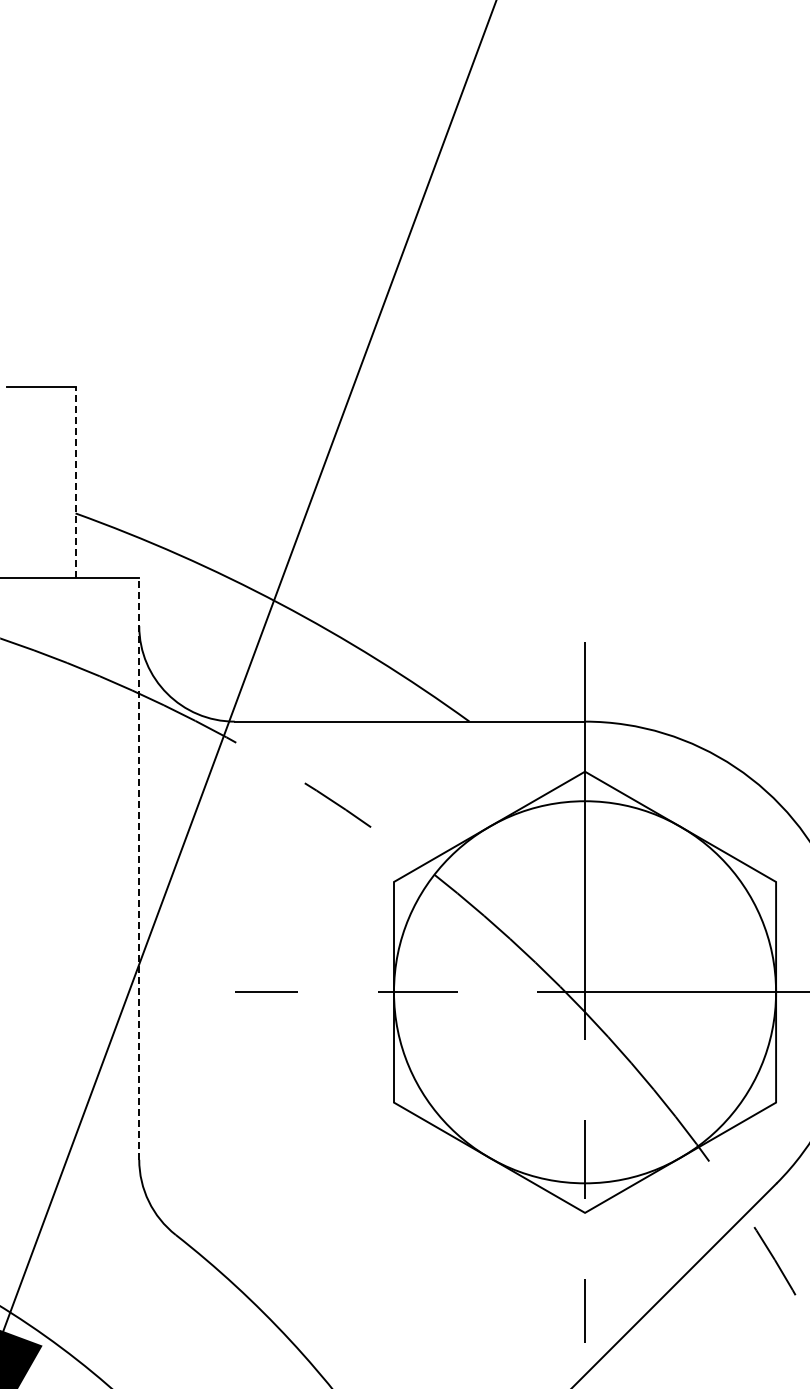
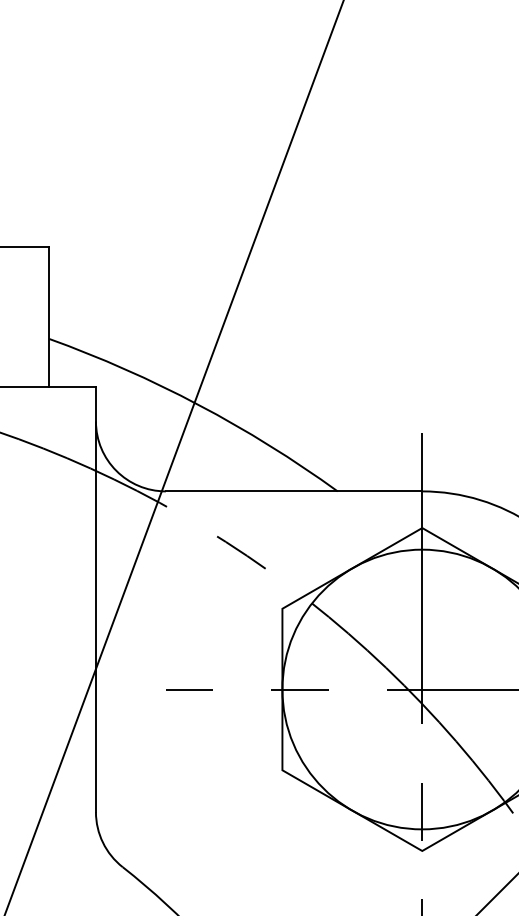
line: (75, 482) -> (49, 316), dashed -> solid
line: (139, 869) -> (96, 599), dashed -> solid

